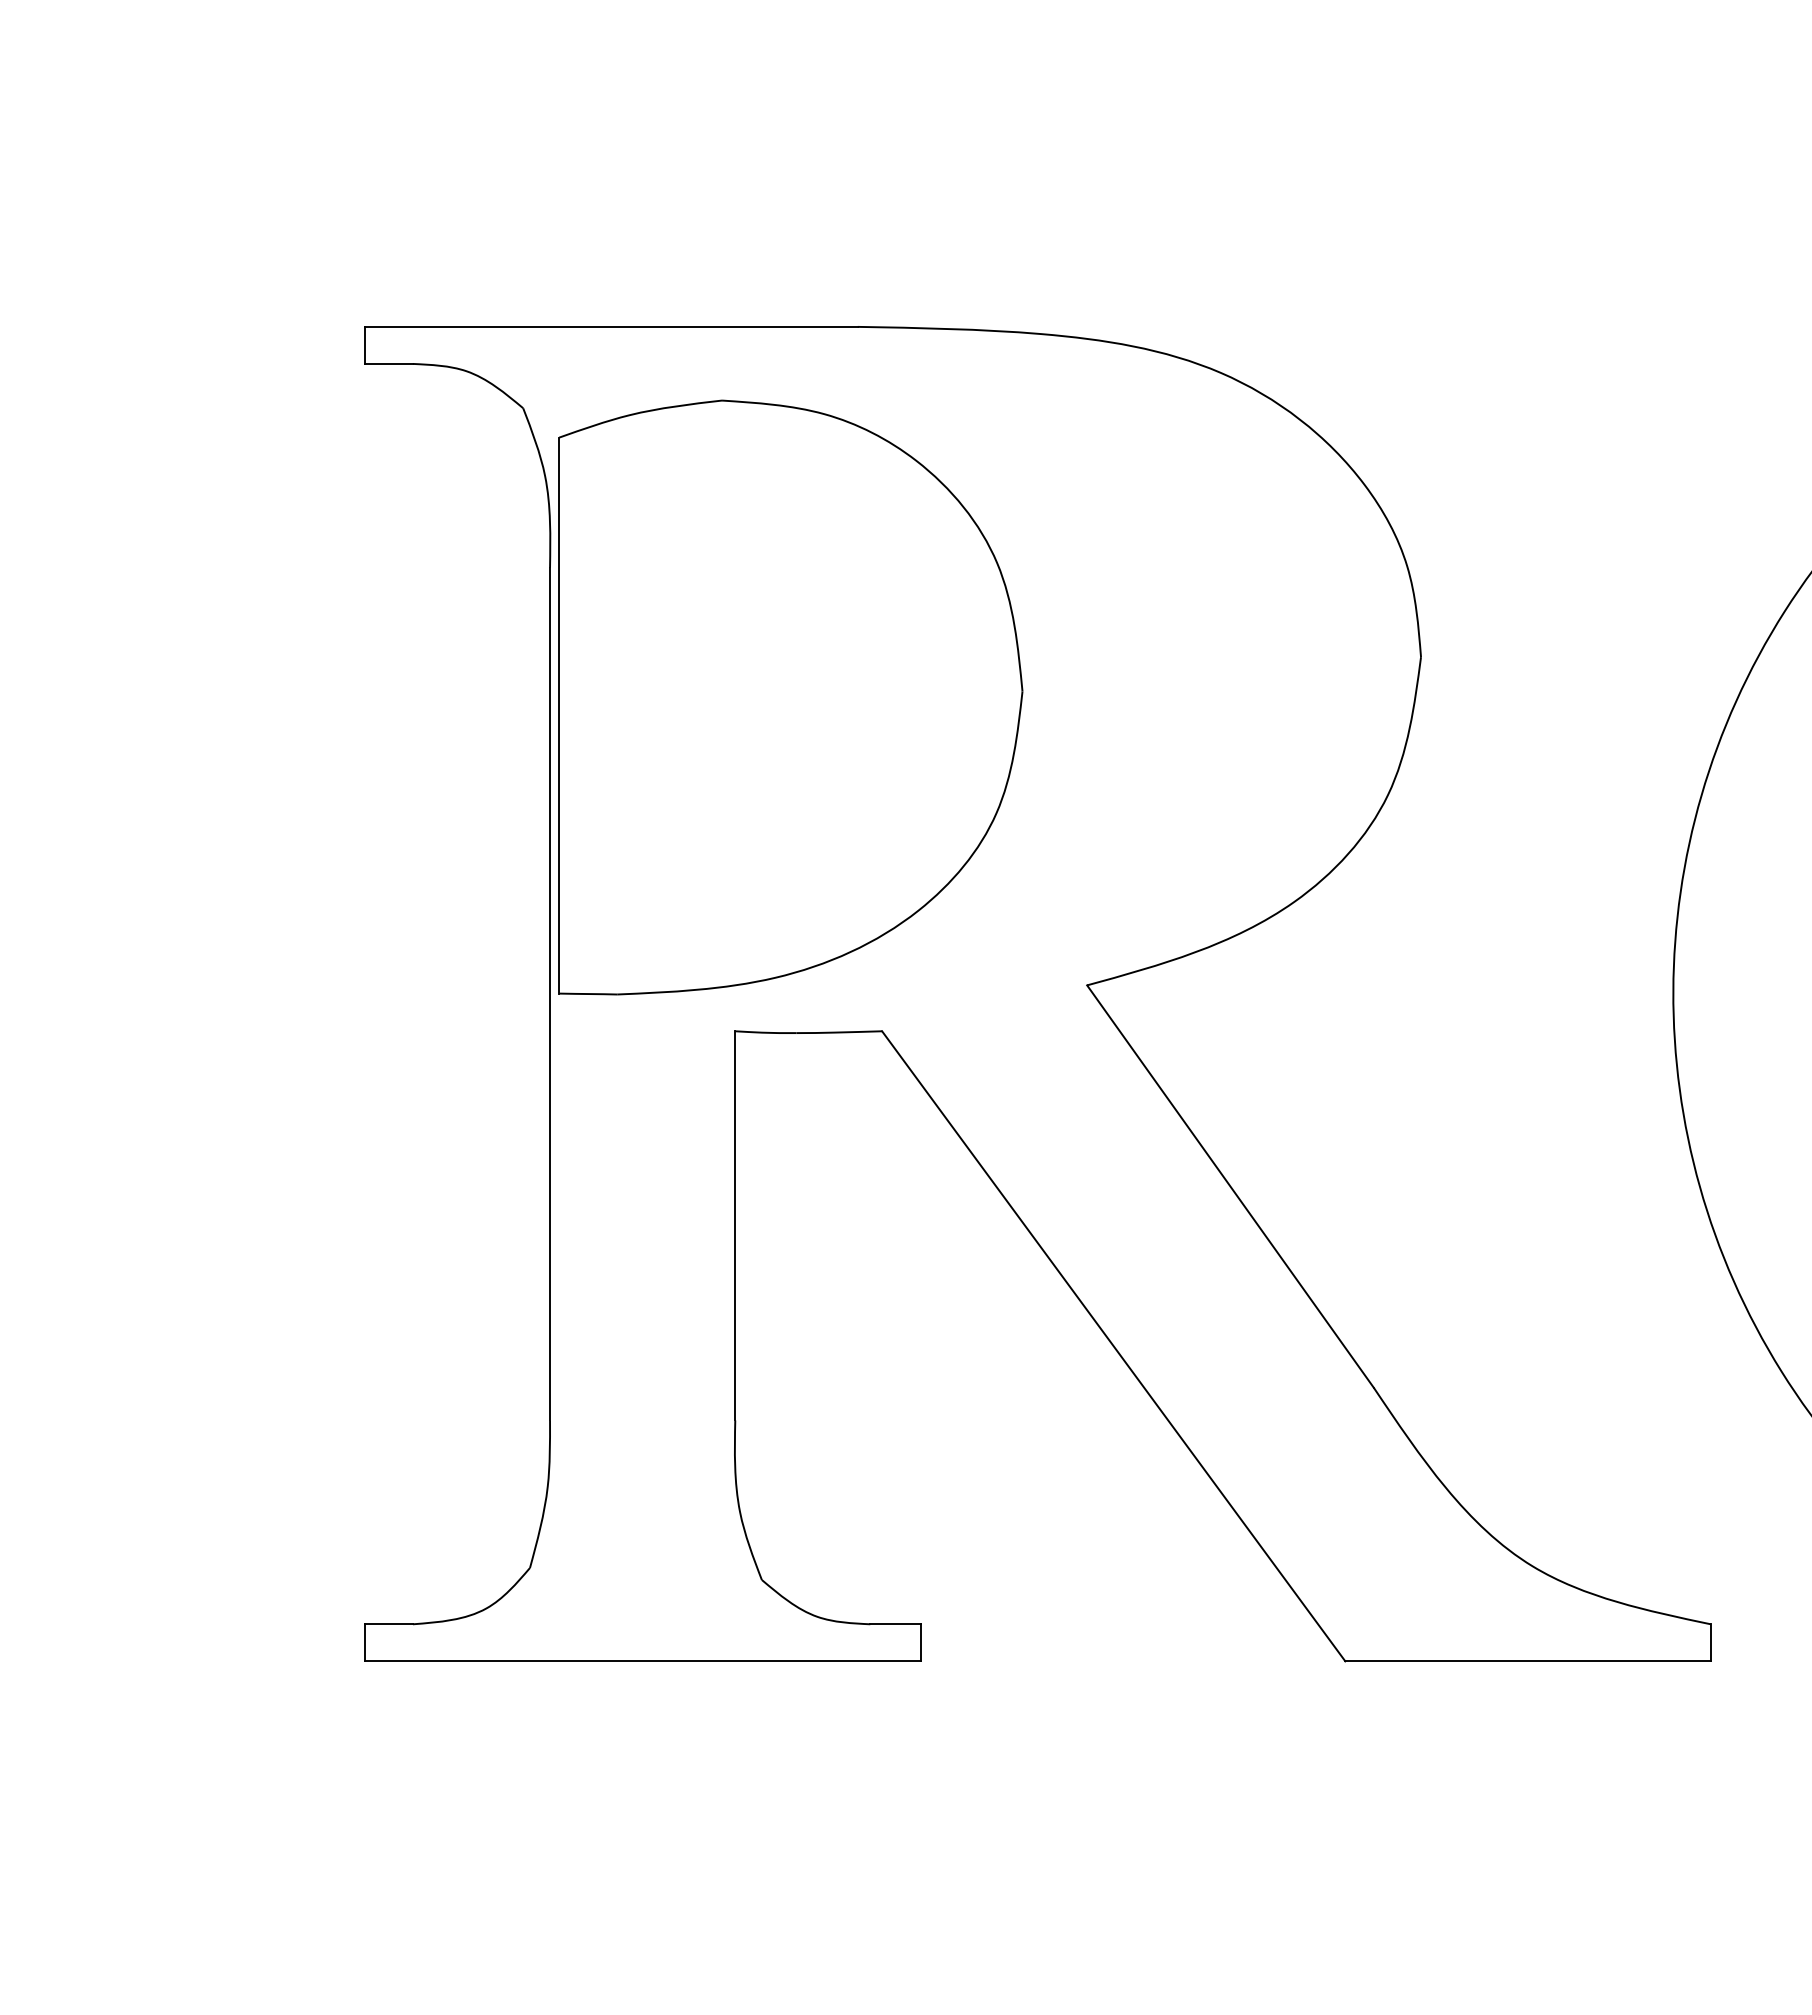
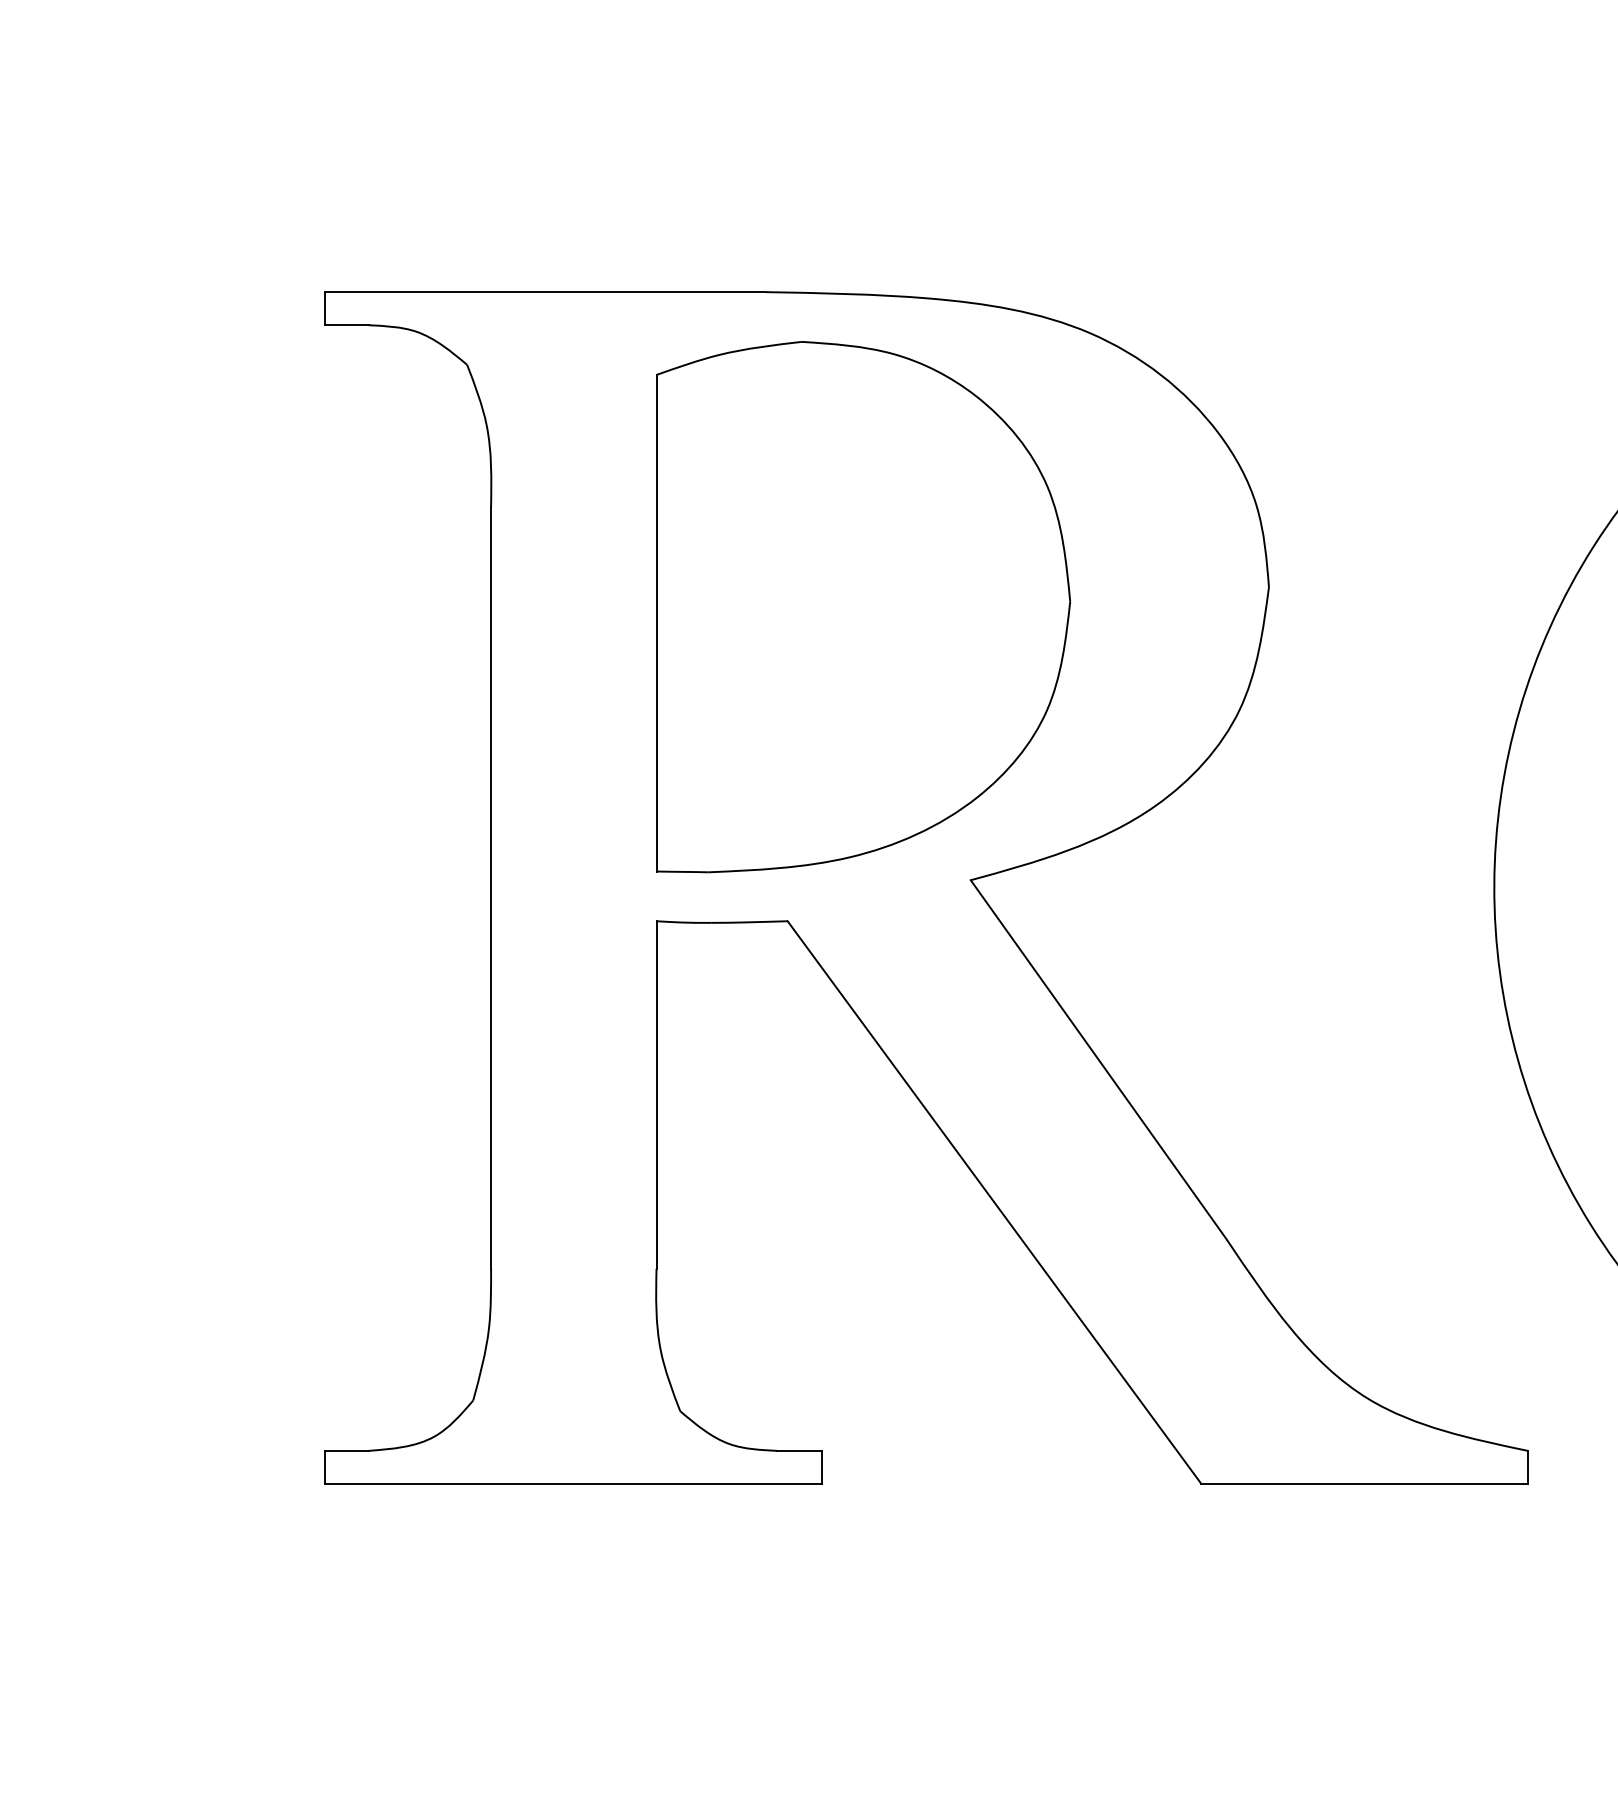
part: (790, 697) -> (863, 607), moved

